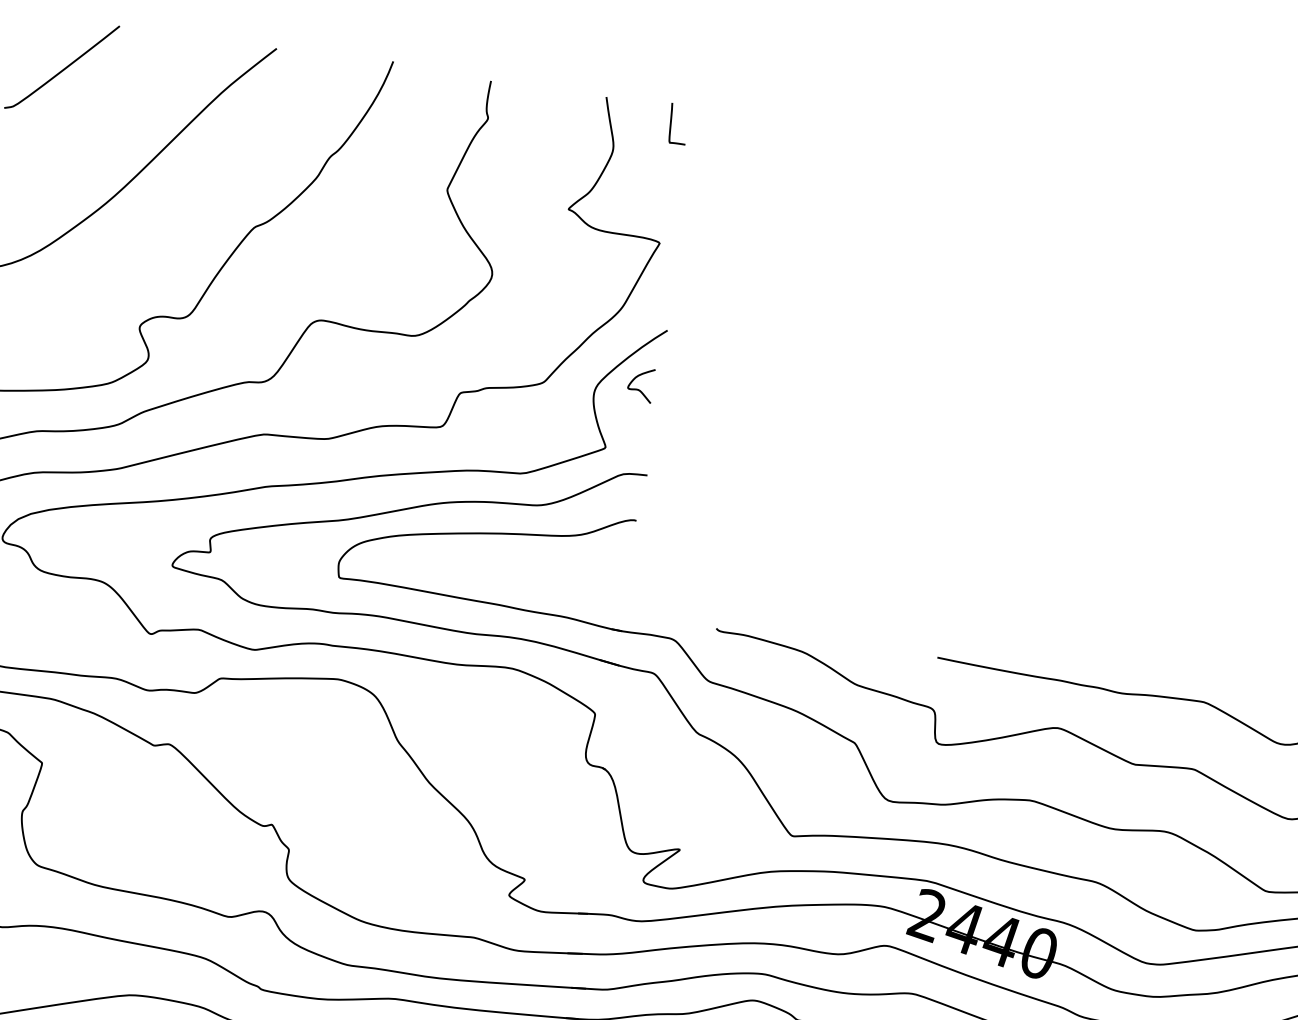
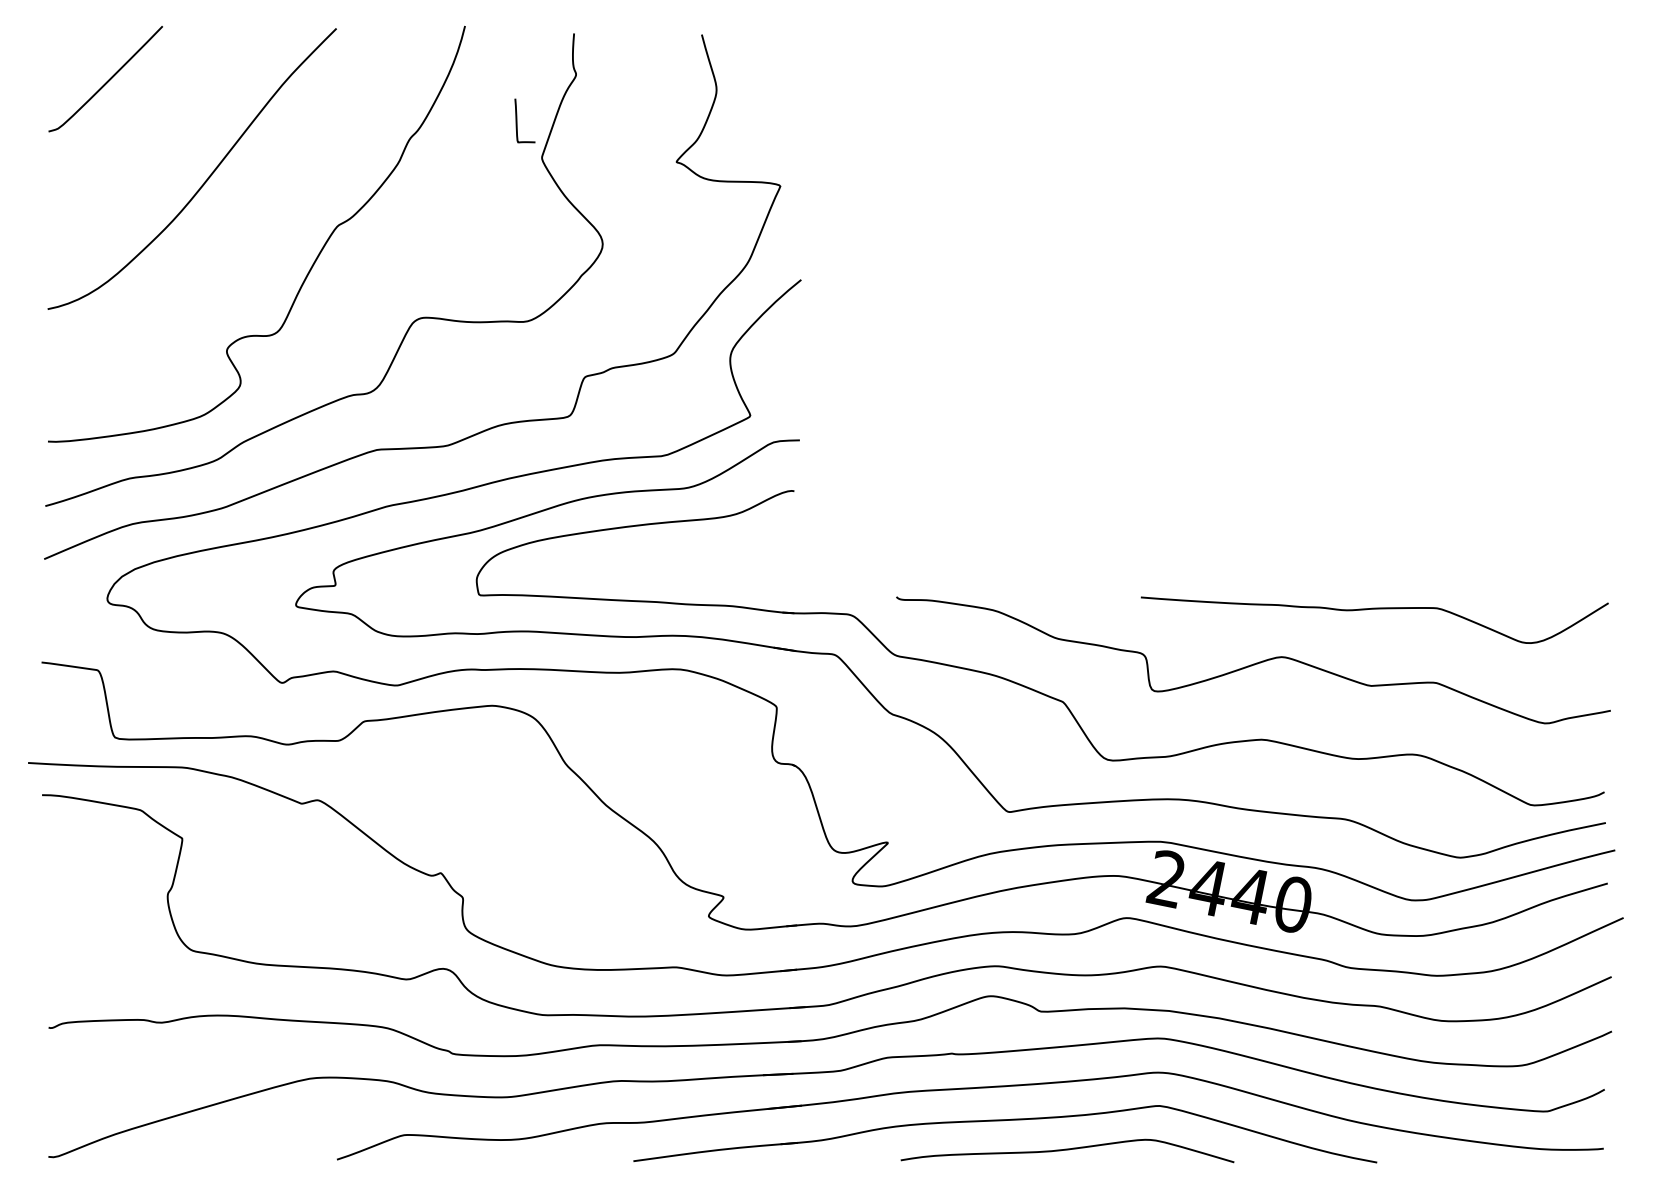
curve: (671, 122) -> (517, 120), moved
curve: (639, 388) -> (778, 347), removed

